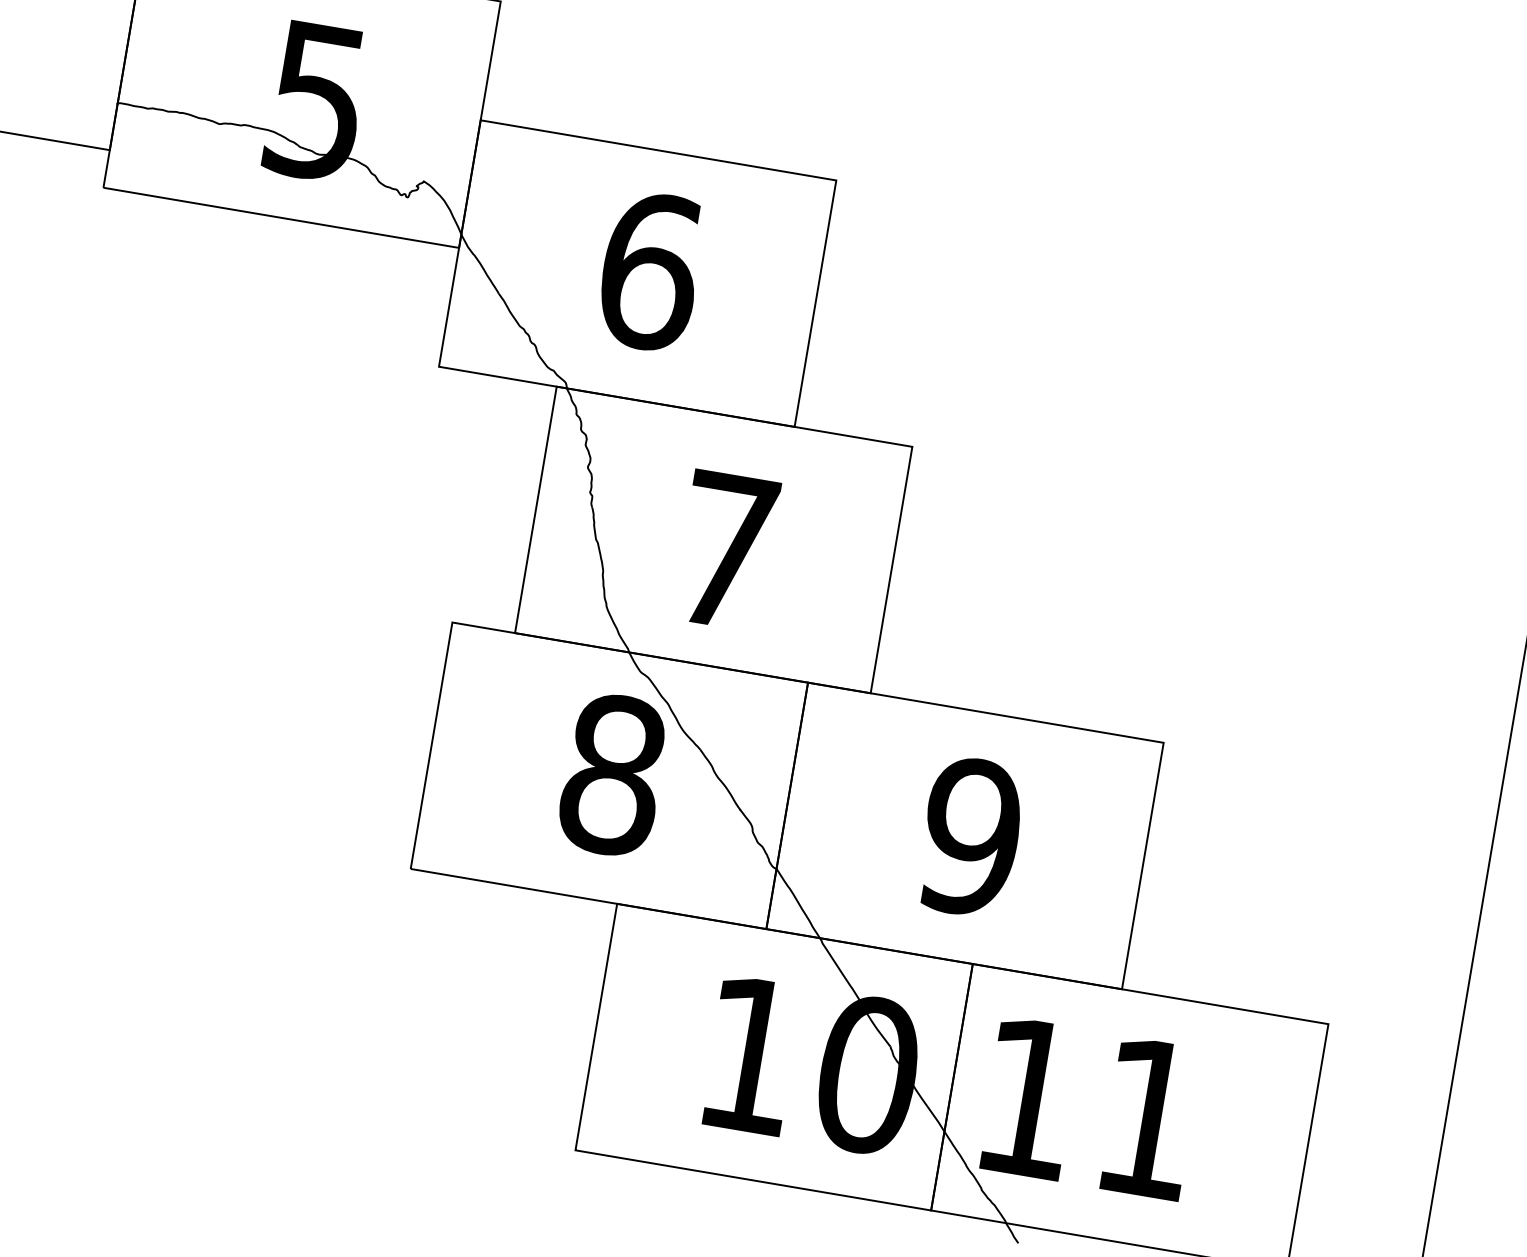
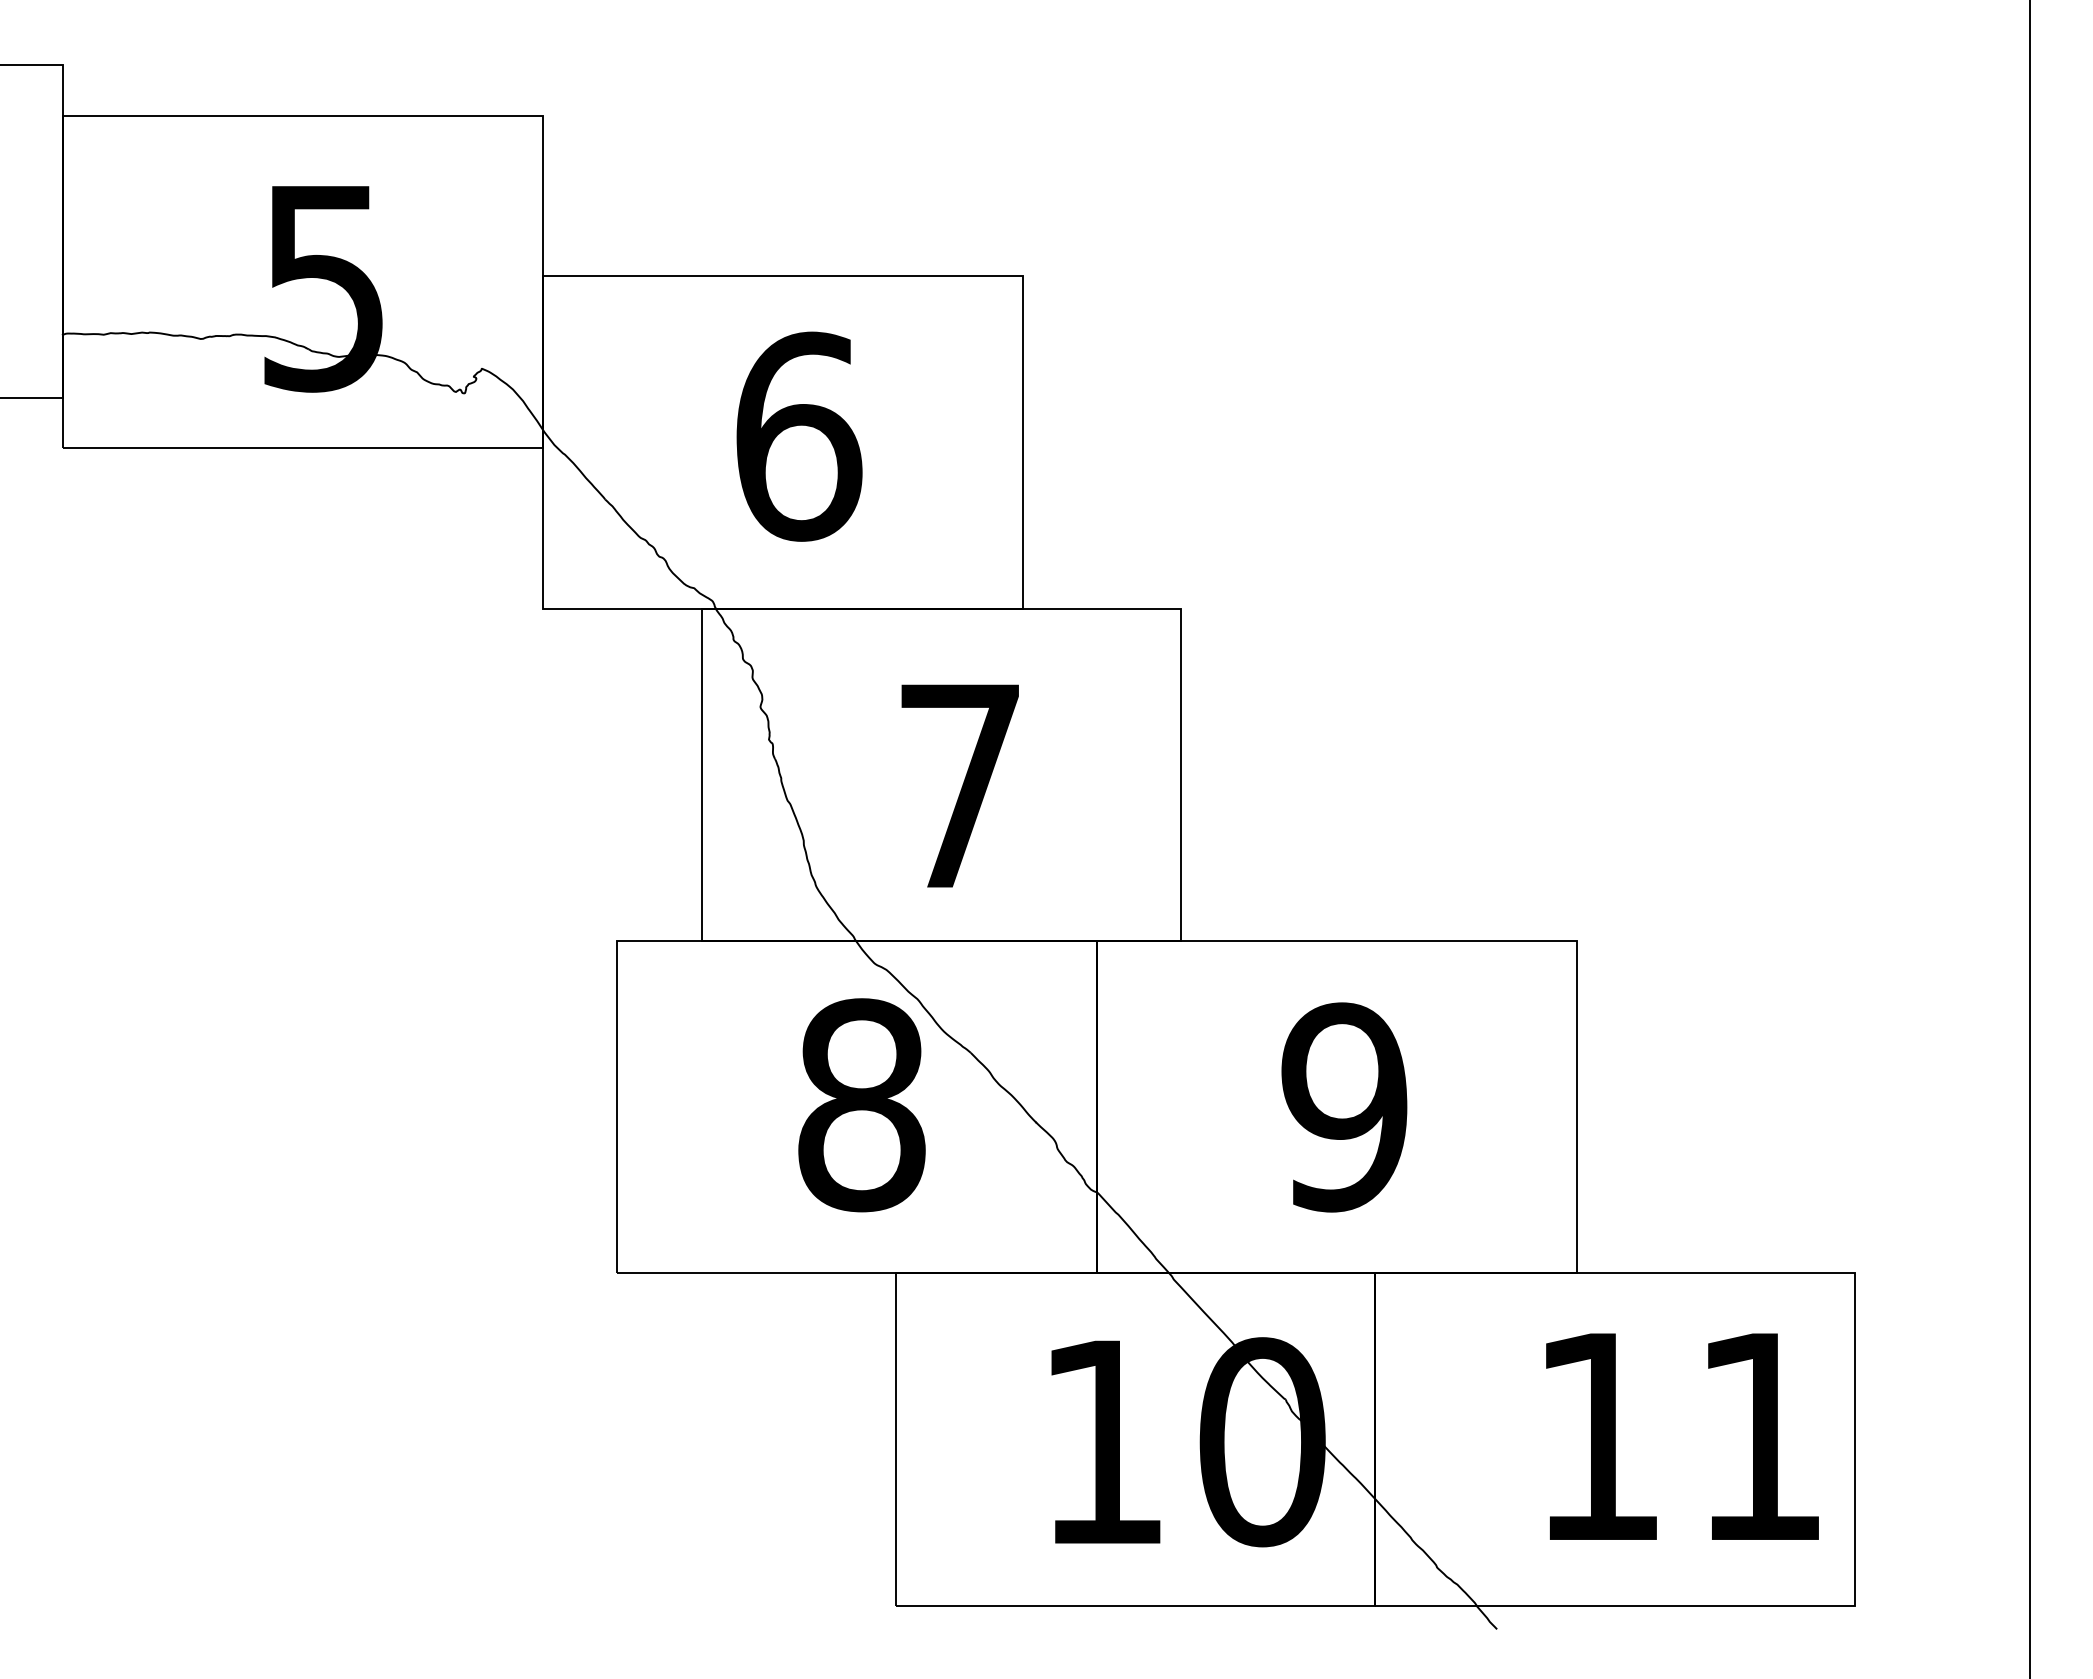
text: (1090, 1108) -> (1682, 1436), moved

